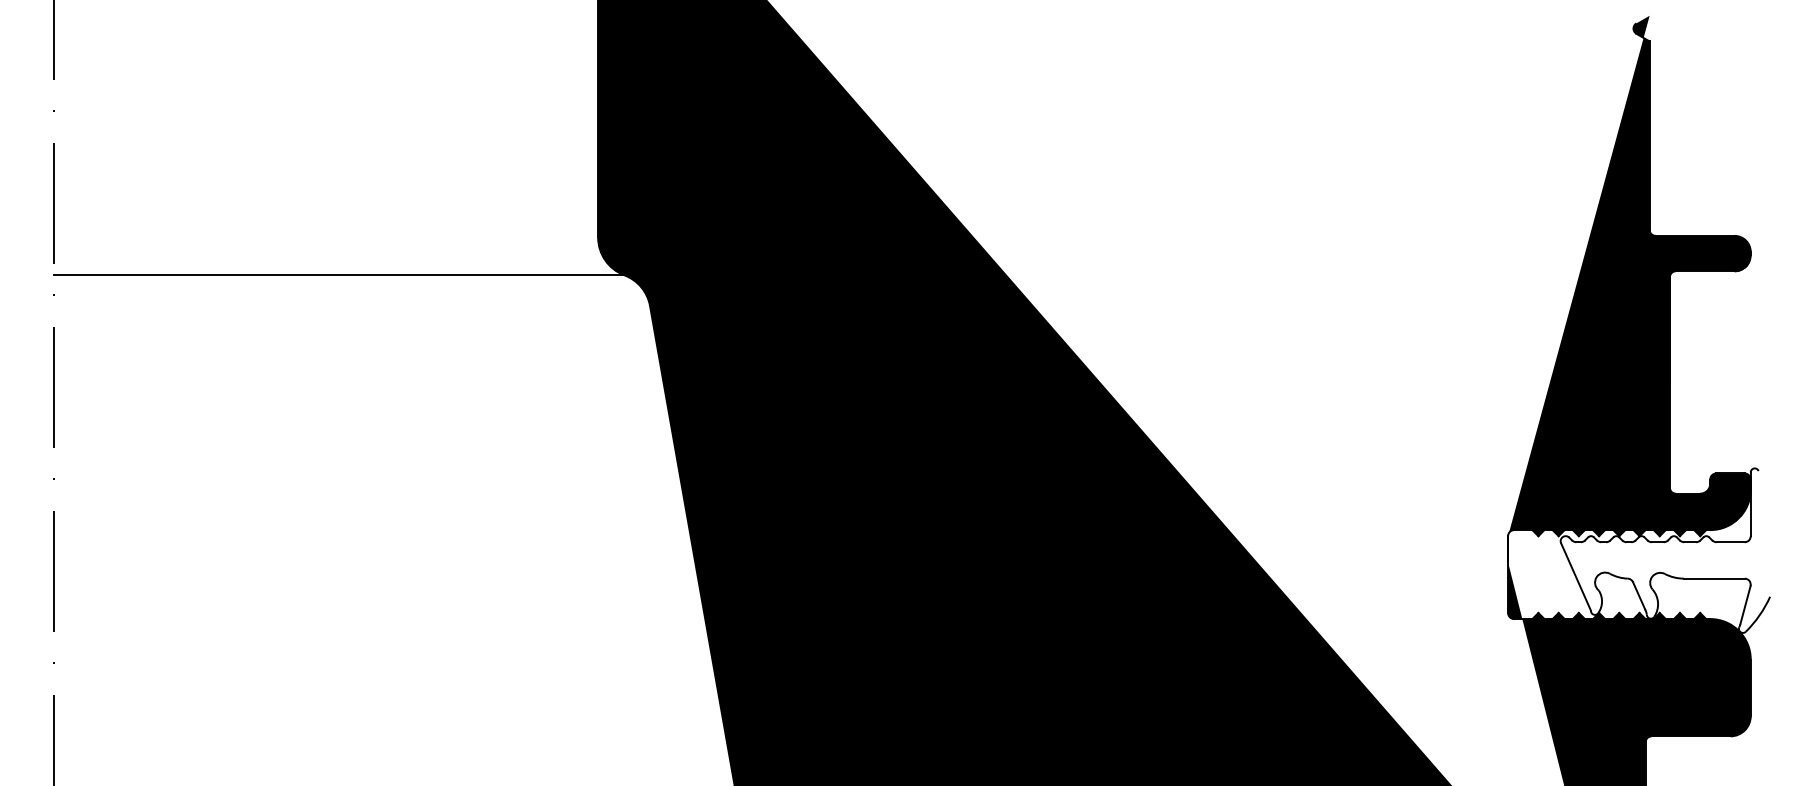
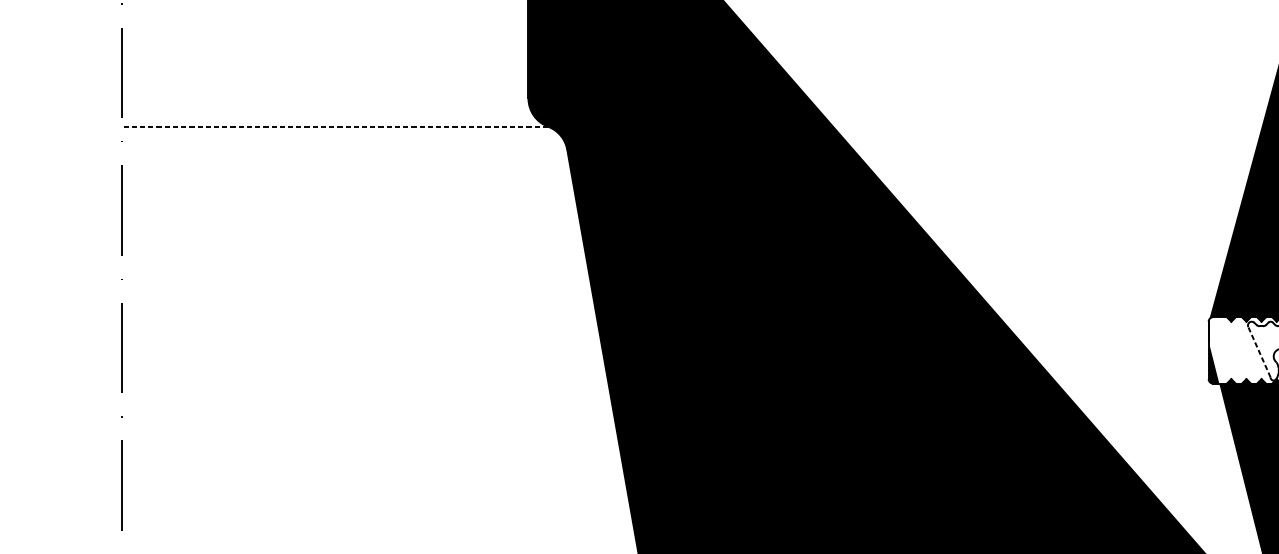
line: (338, 275) -> (334, 126), solid -> dashed
line: (1576, 576) -> (1259, 351), solid -> dashed

